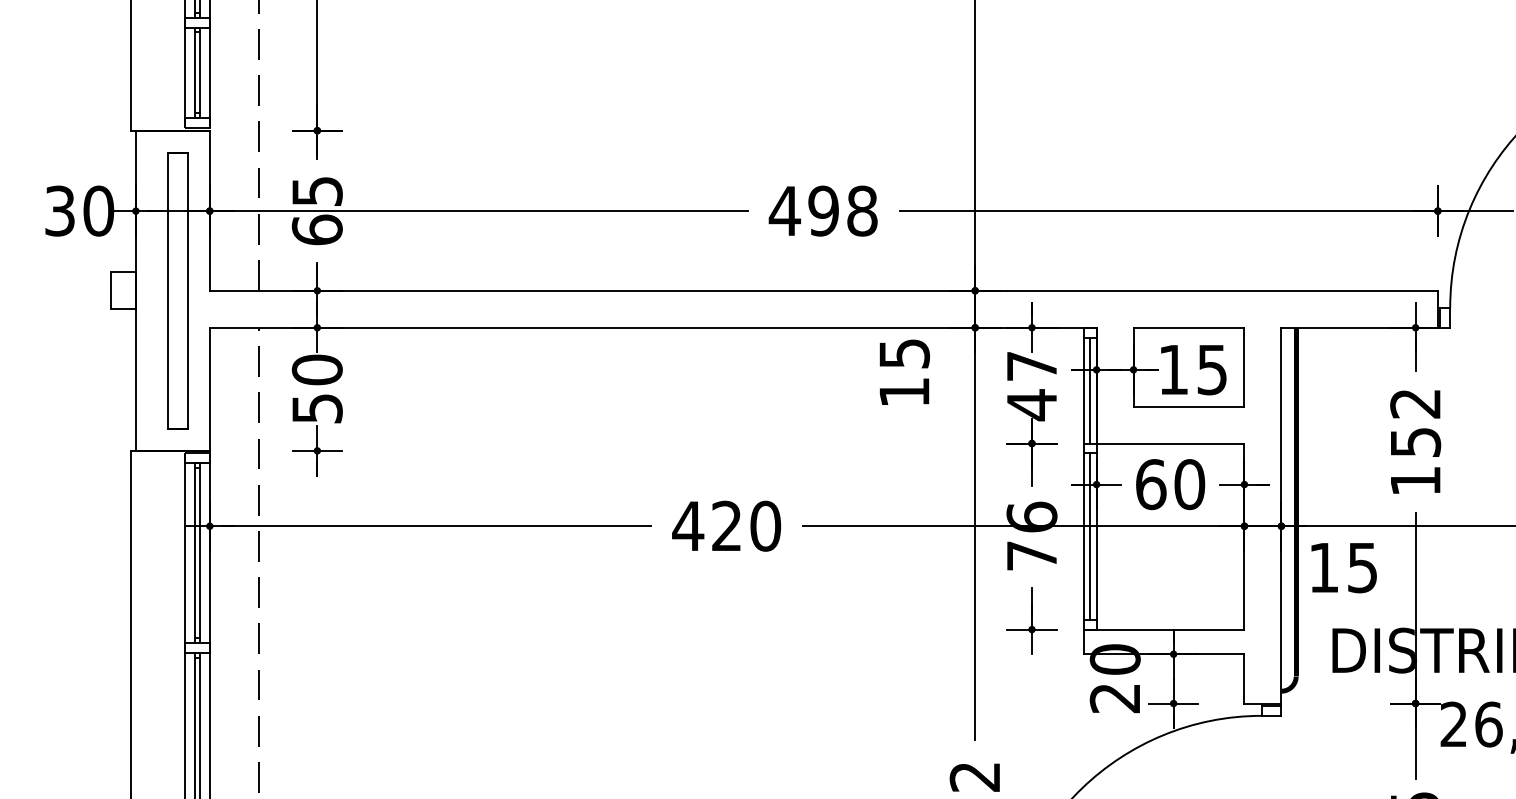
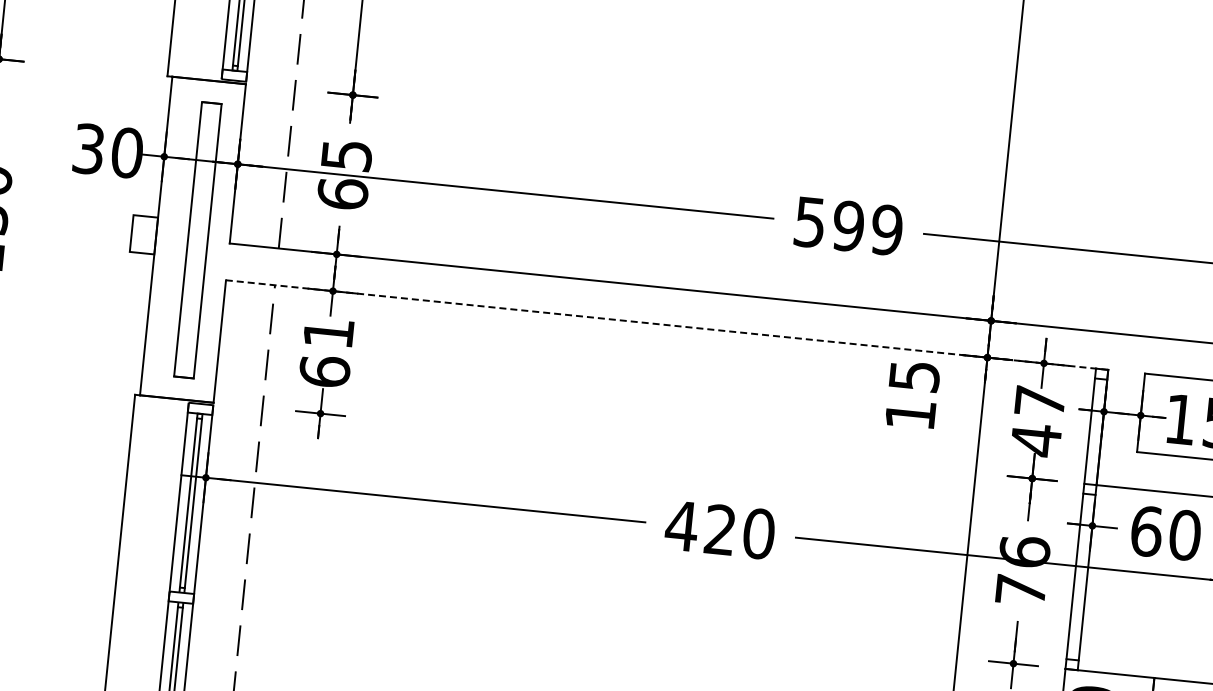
text: (822, 210) -> (847, 225), 498 -> 599
line: (652, 327) -> (666, 324), solid -> dashed
text: (316, 388) -> (326, 351), 50 -> 61
line: (1090, 390) -> (1095, 431), removed
line: (1090, 536) -> (1081, 576), removed

